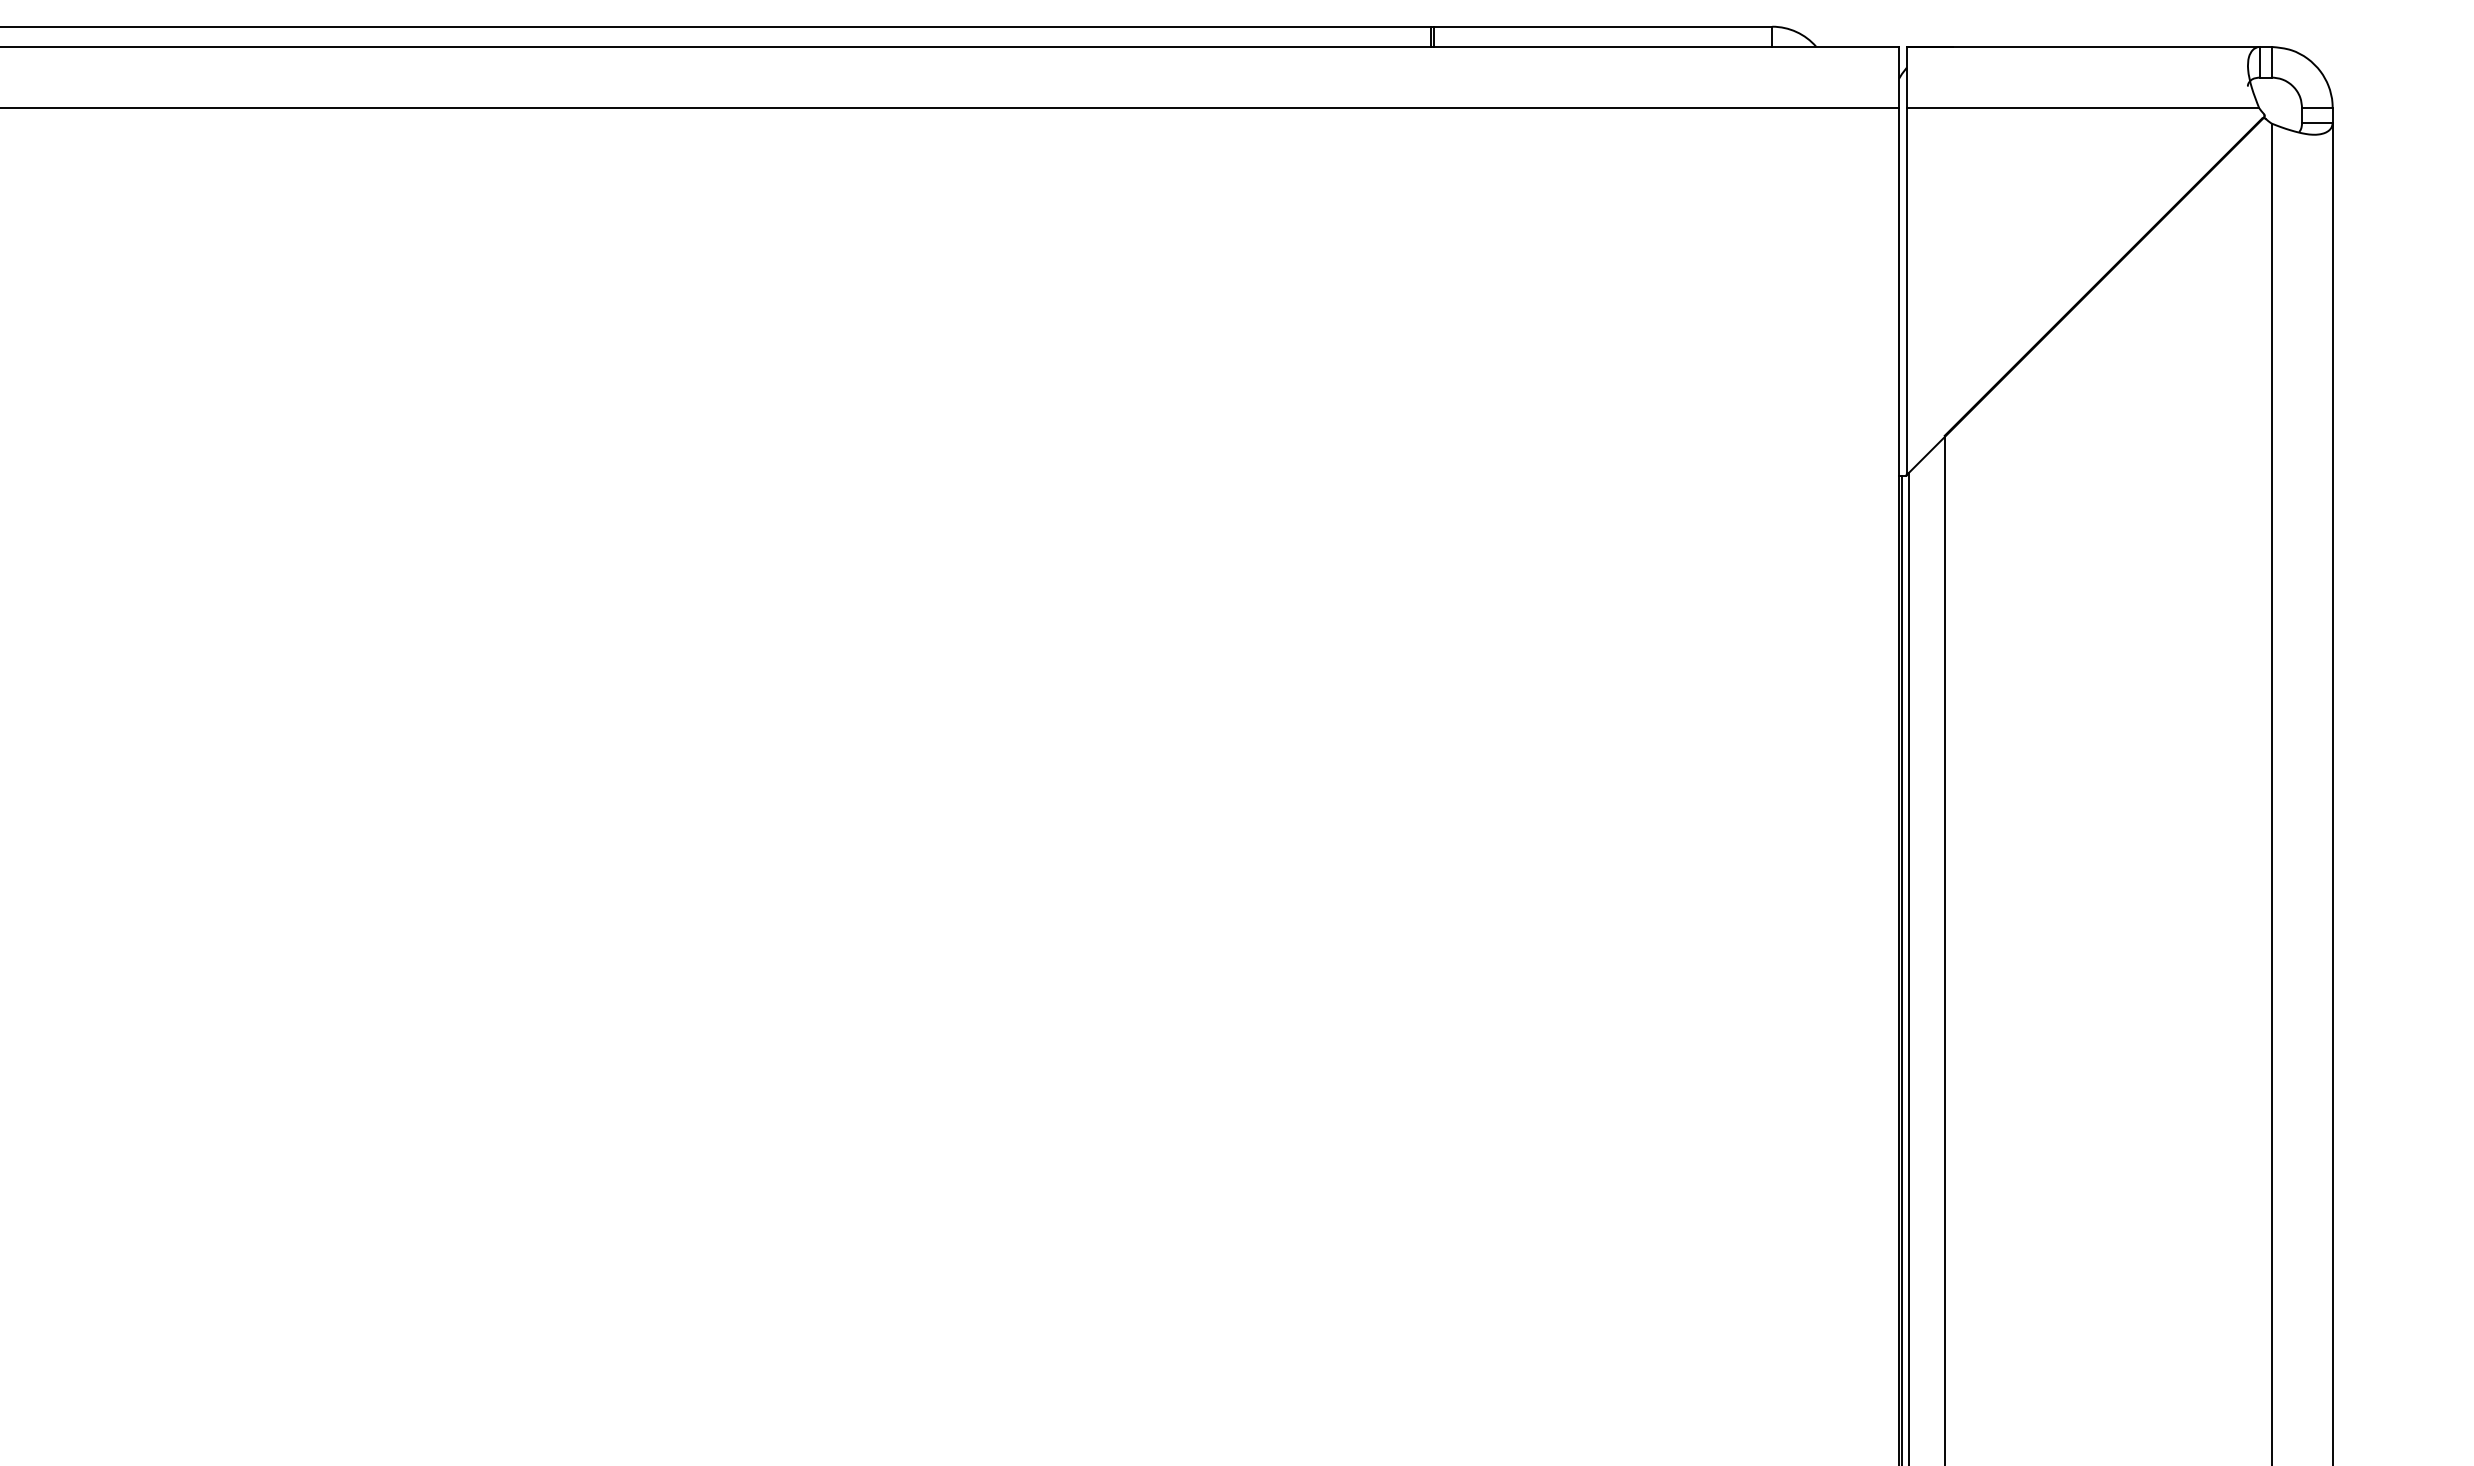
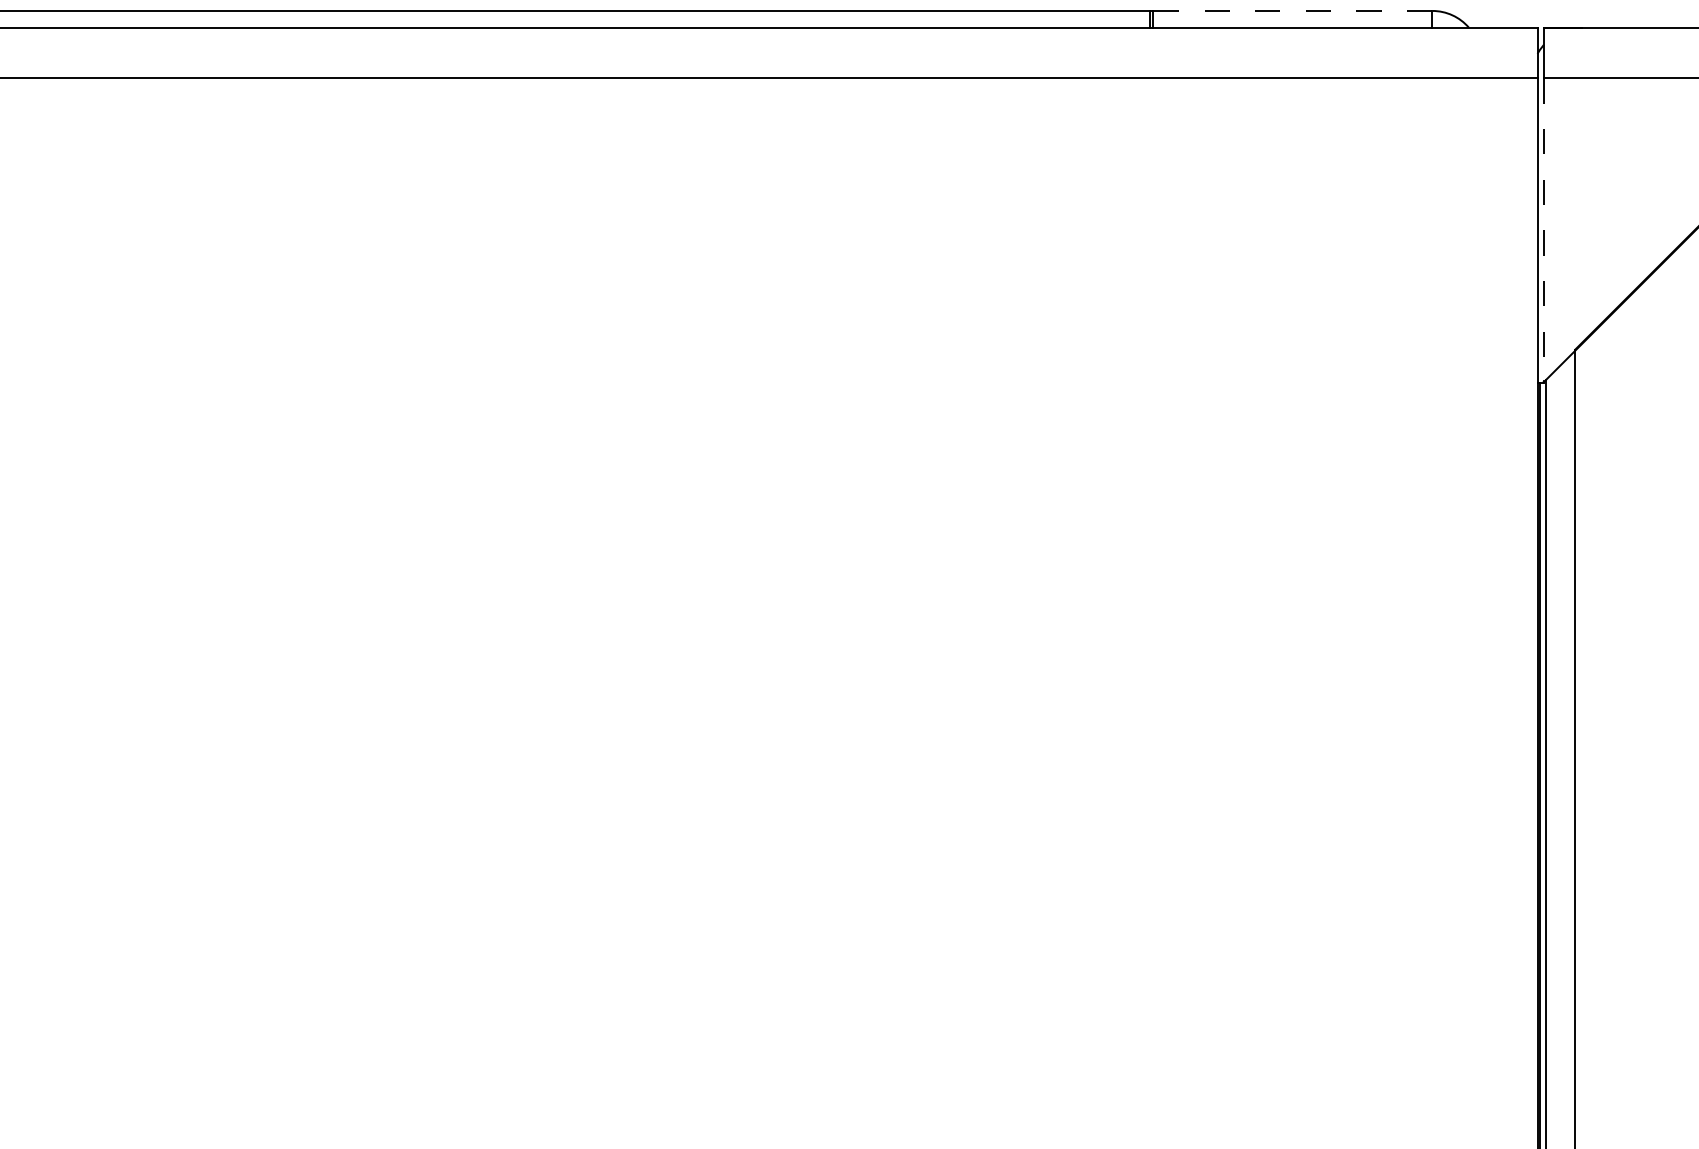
line: (1603, 26) -> (1292, 10), solid -> dashed
line: (1906, 292) -> (1543, 231), solid -> dashed

